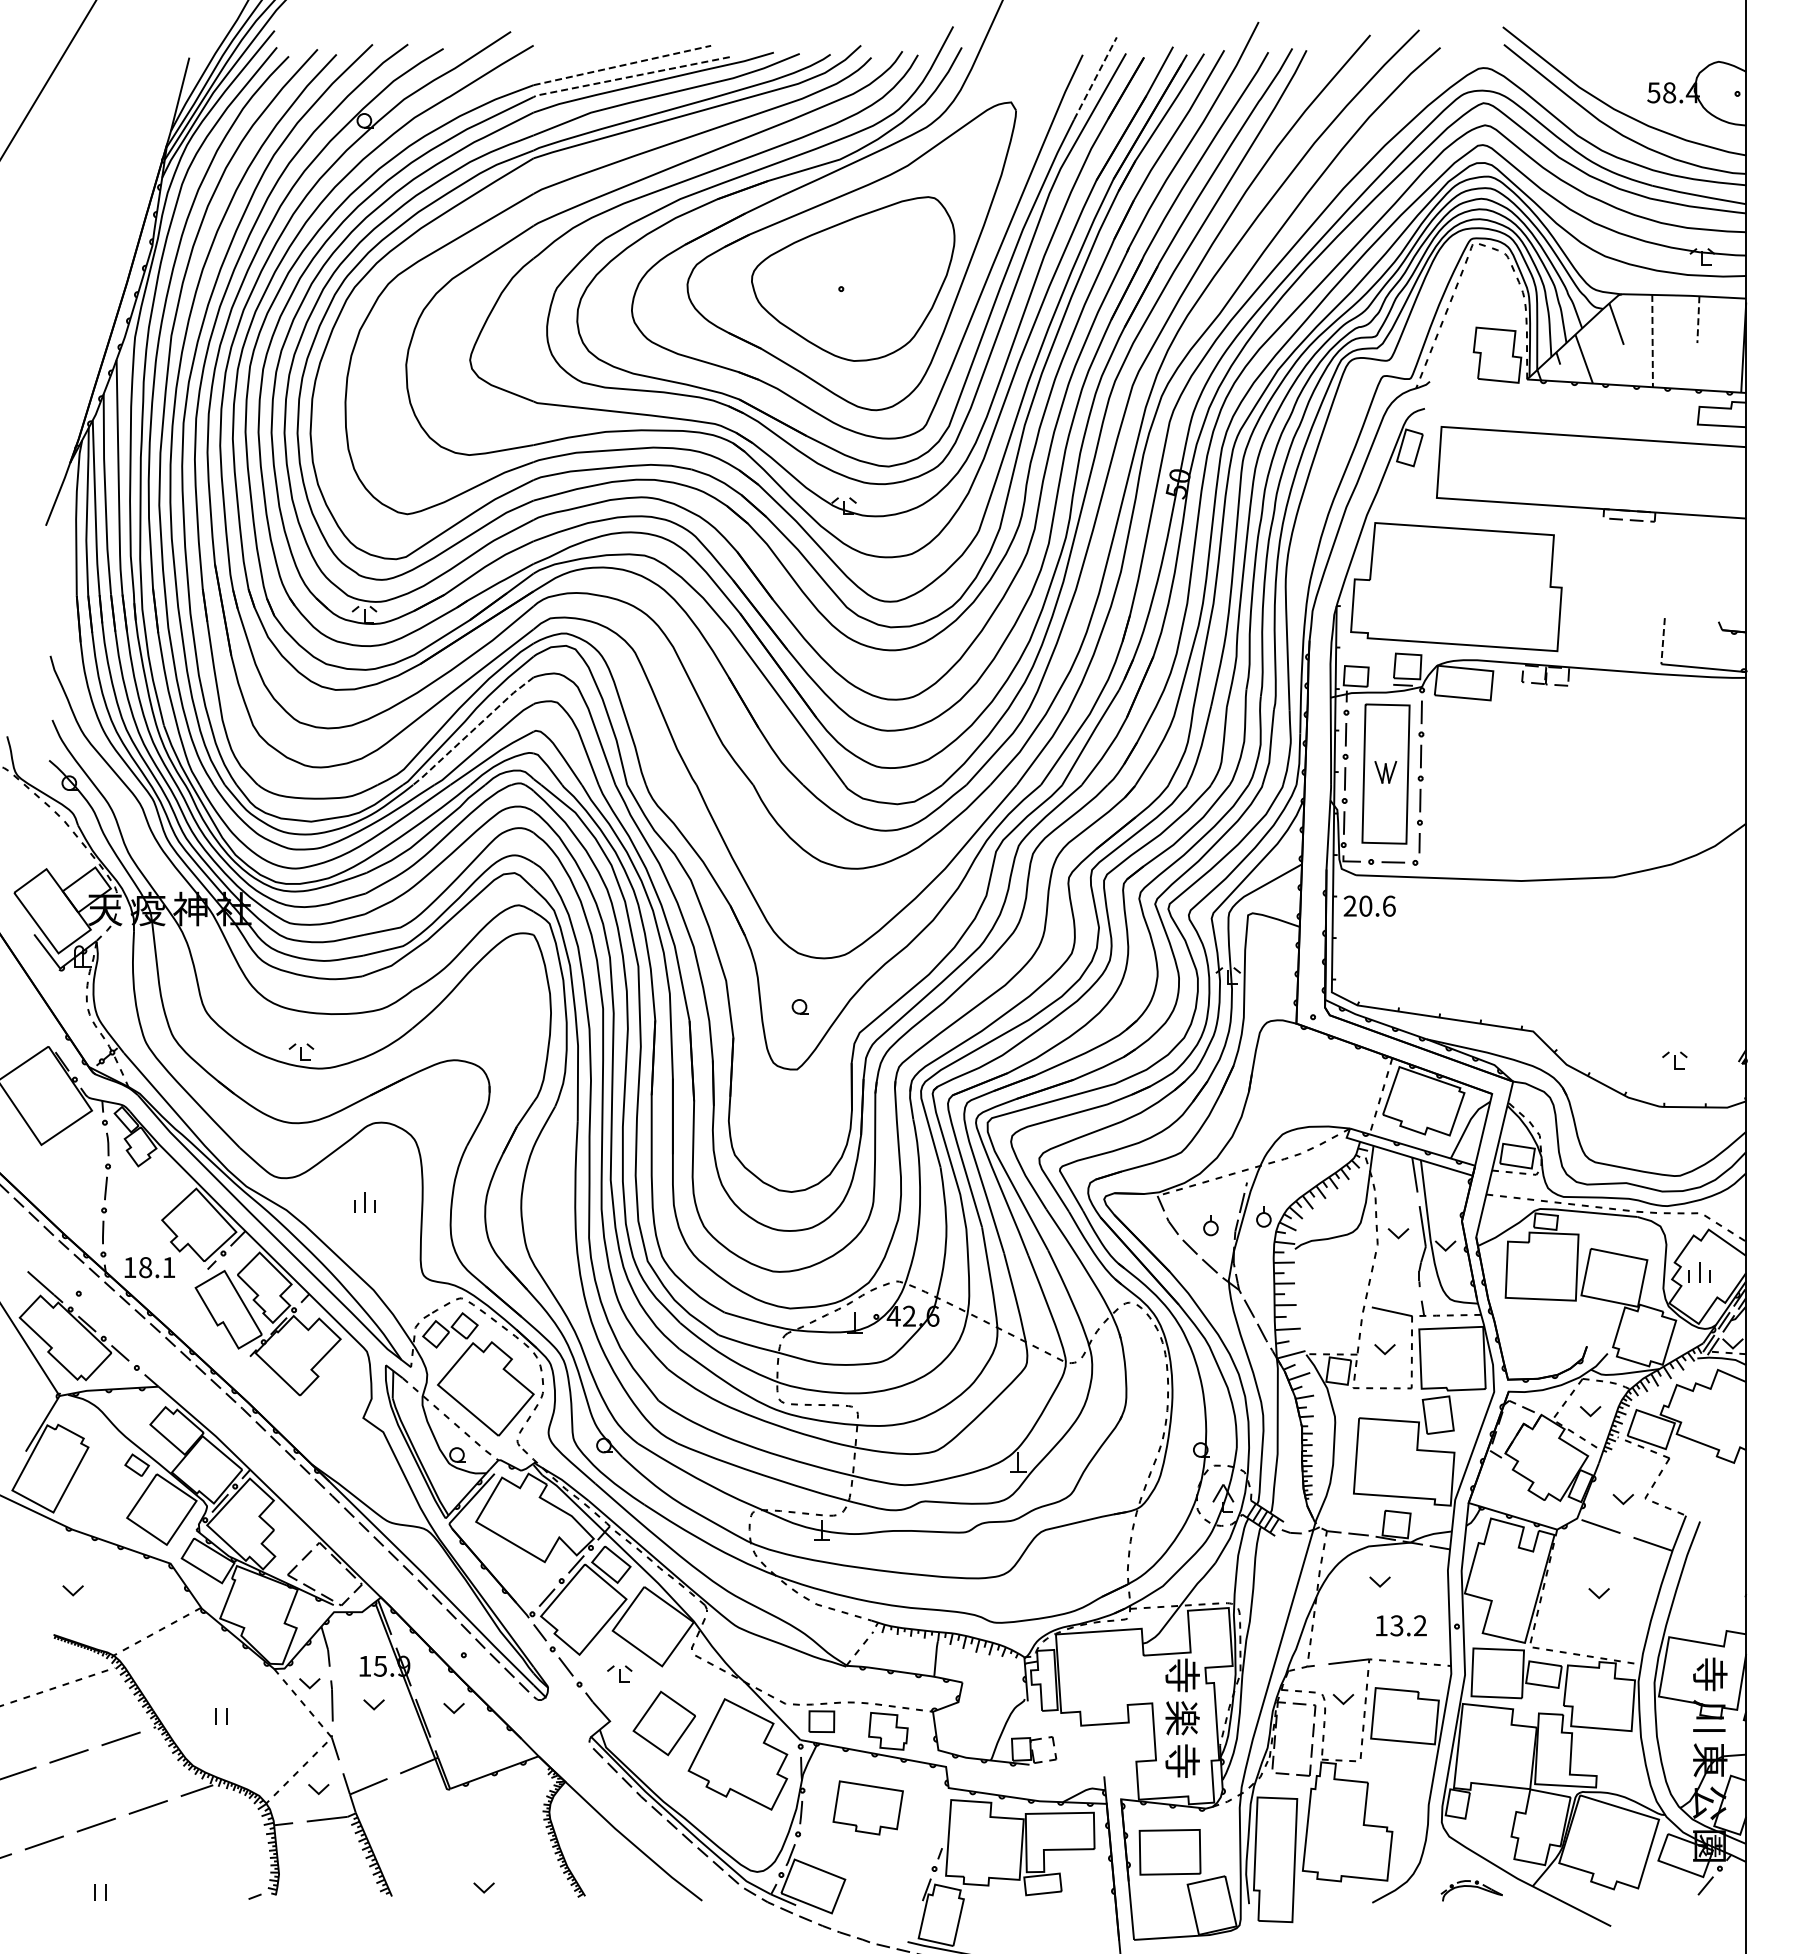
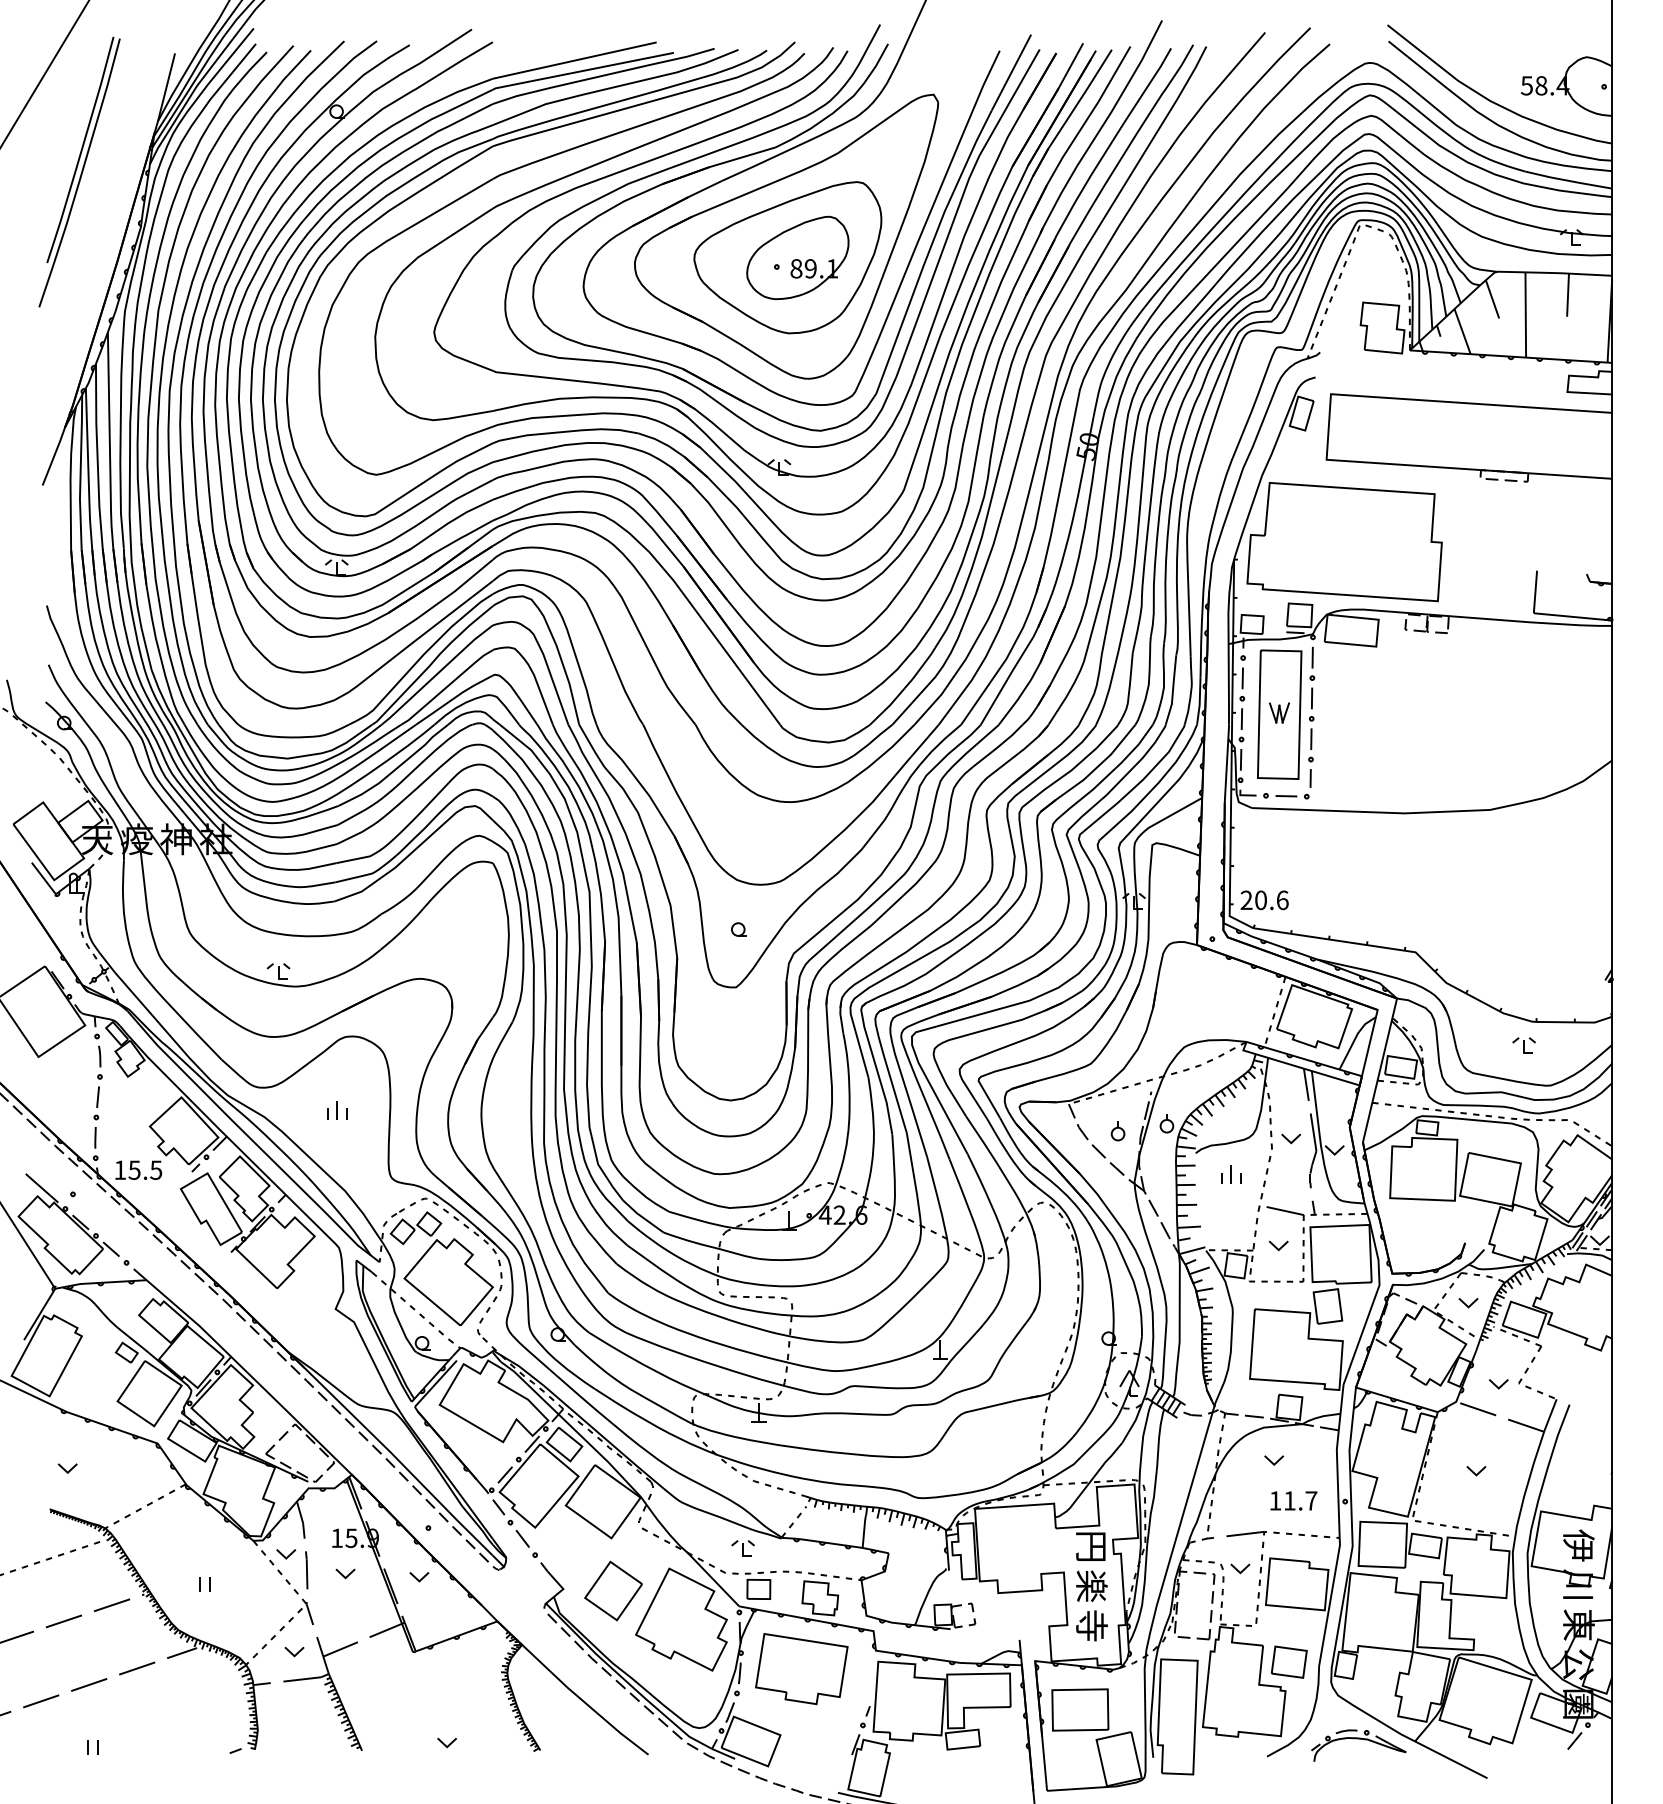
line: (622, 65) -> (574, 60), dashed -> solid
line: (630, 76) -> (582, 70), dashed -> solid
line: (1095, 78) -> (1011, 72), dashed -> solid
part: (85, 185) -> (79, 171), added
part: (863, 278) -> (797, 257), added
line: (1698, 320) -> (1568, 295), dashed -> solid
line: (1652, 341) -> (1525, 315), dashed -> solid
line: (1663, 641) -> (1535, 592), dashed -> solid
line: (472, 730) -> (436, 674), dashed -> solid
text: (1369, 905) -> (1264, 899), moved
part: (1674, 1060) -> (1523, 1045), moved
text: (156, 1267) -> (144, 1170), 18.1 -> 15.5
part: (1699, 1272) -> (1231, 1174), moved
text: (1408, 1625) -> (1300, 1500), 13.2 -> 11.7
part: (619, 1673) -> (742, 1547), moved
text: (1710, 1673) -> (1579, 1544), 寺 -> 伊
text: (1182, 1675) -> (1091, 1546), 寺 -> 円
part: (1396, 1800) -> (1289, 1662), added
part: (867, 1807) -> (801, 1668), size x1.43
part: (1471, 1890) -> (1358, 1745), size x1.67

